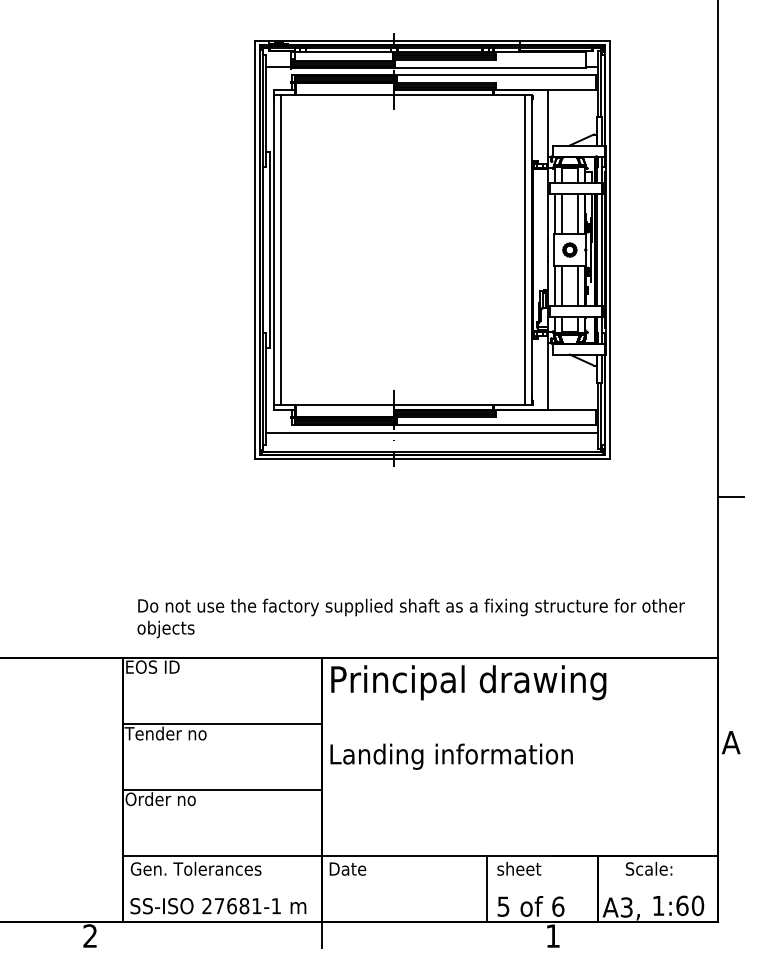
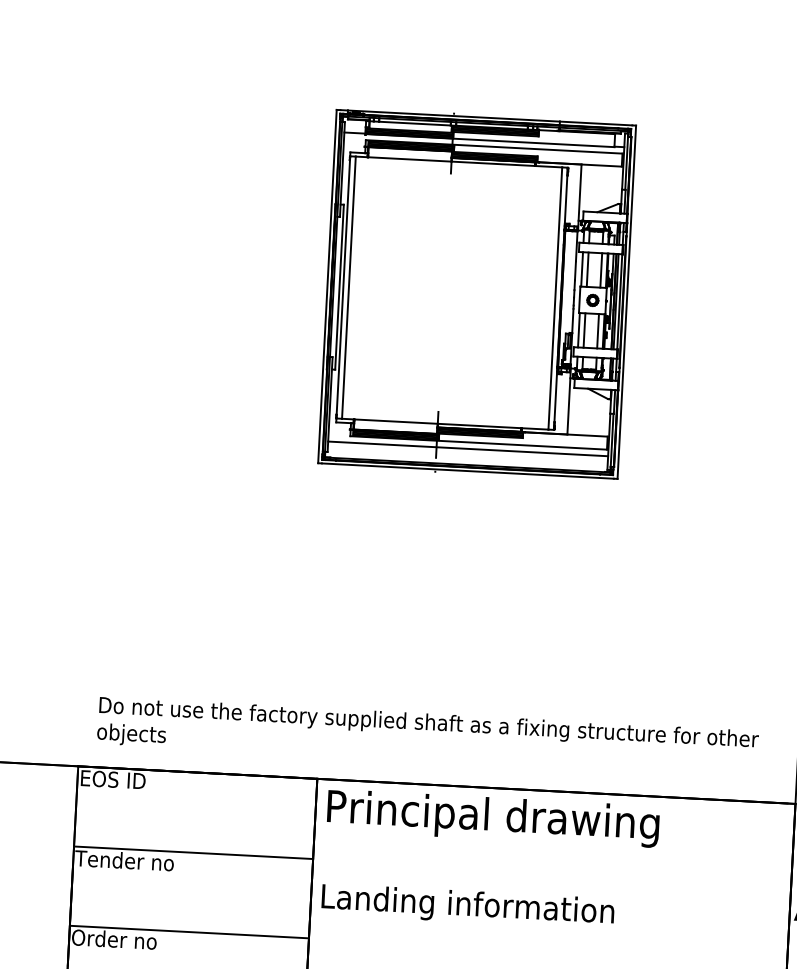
part: (432, 249) -> (476, 293), size x0.7

